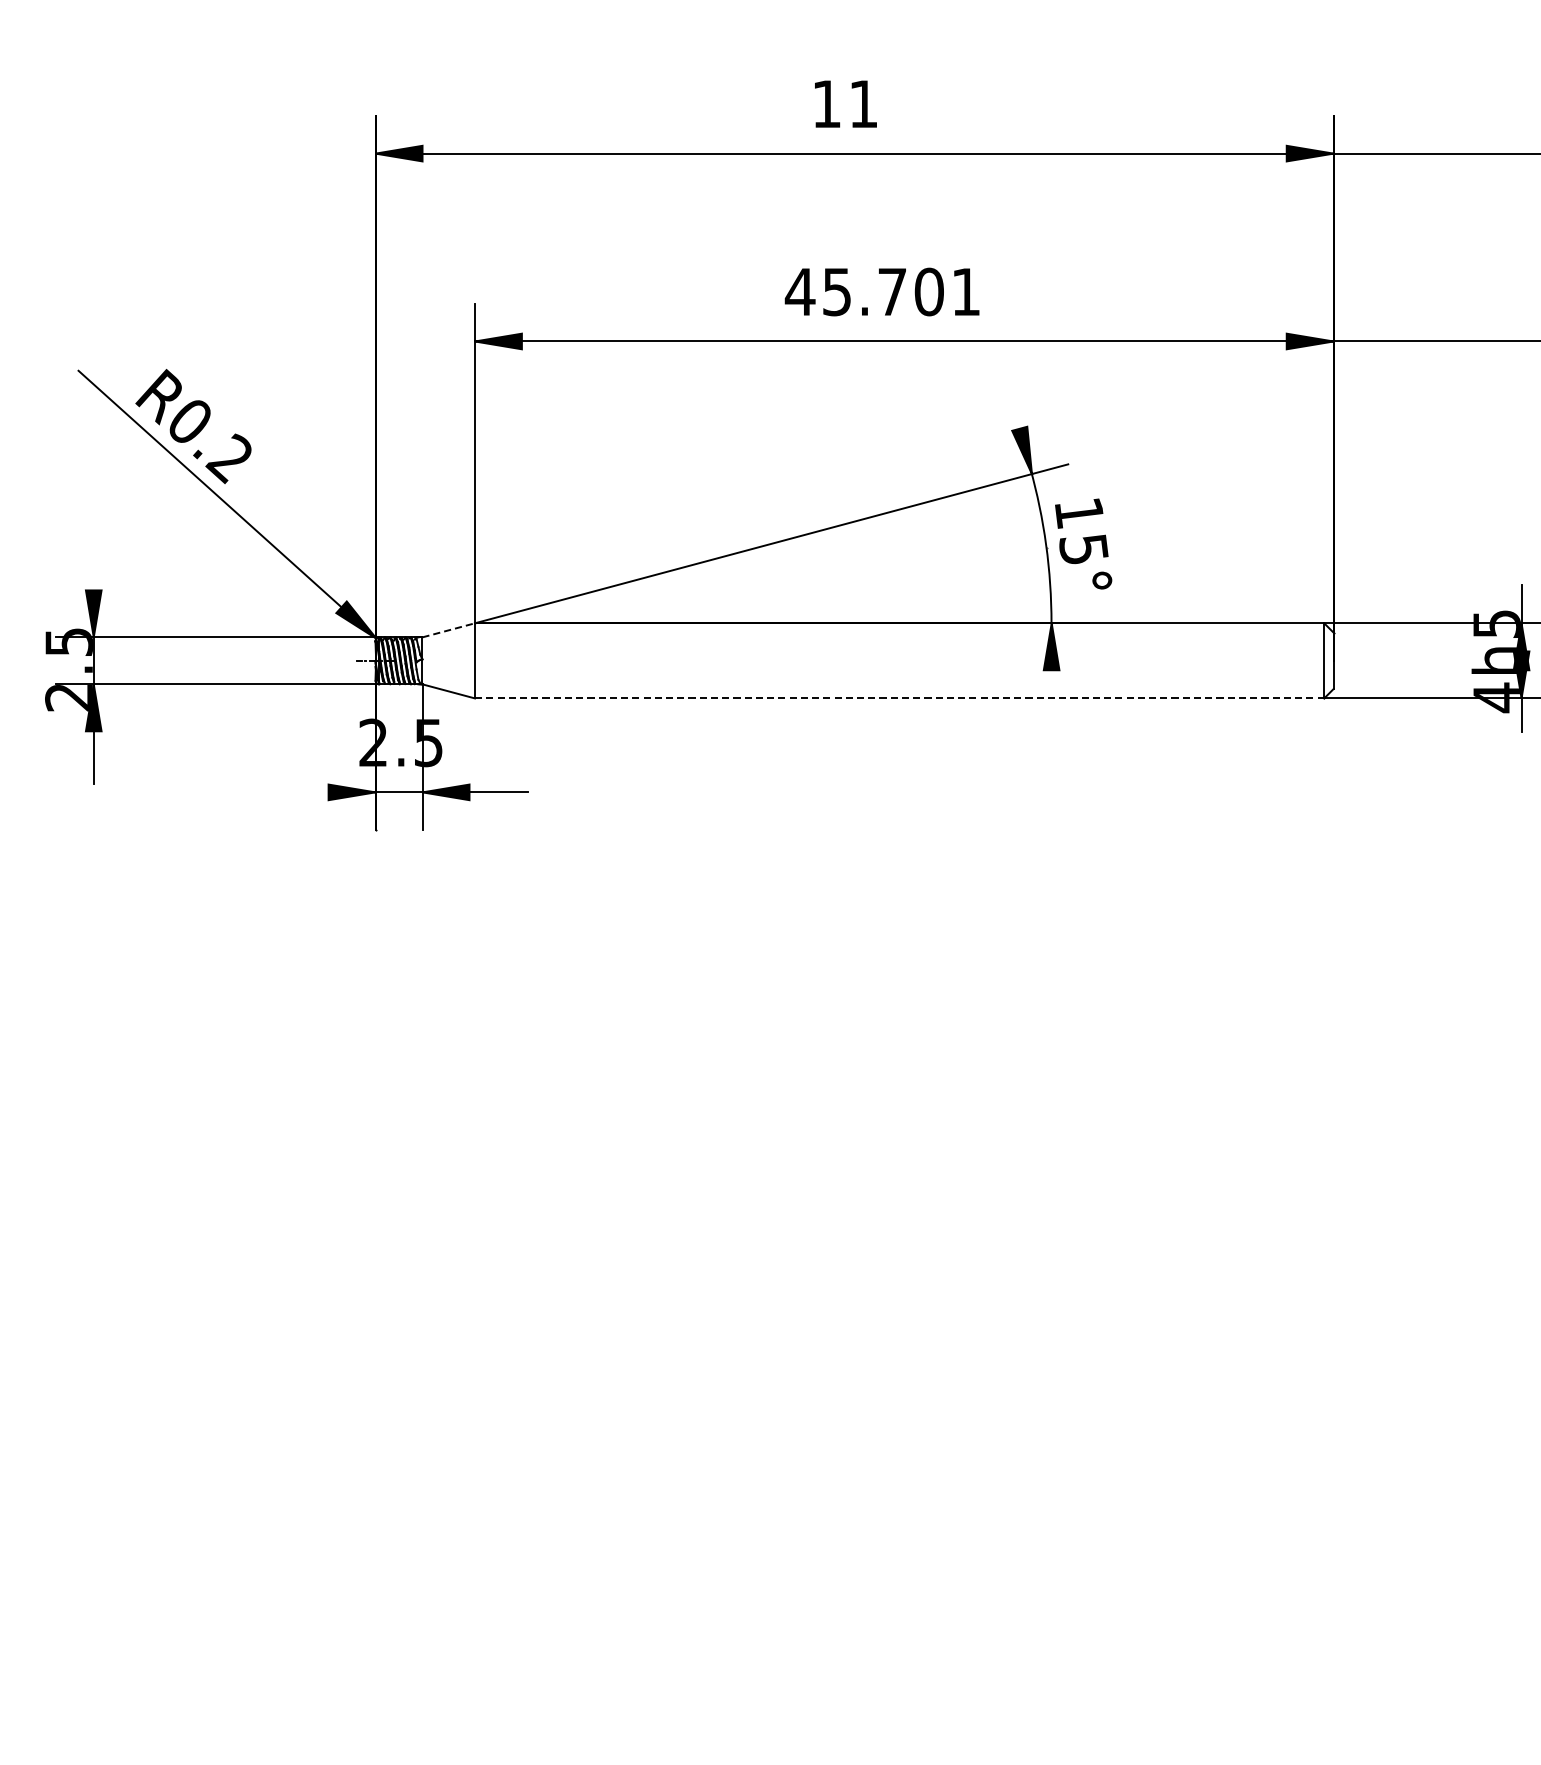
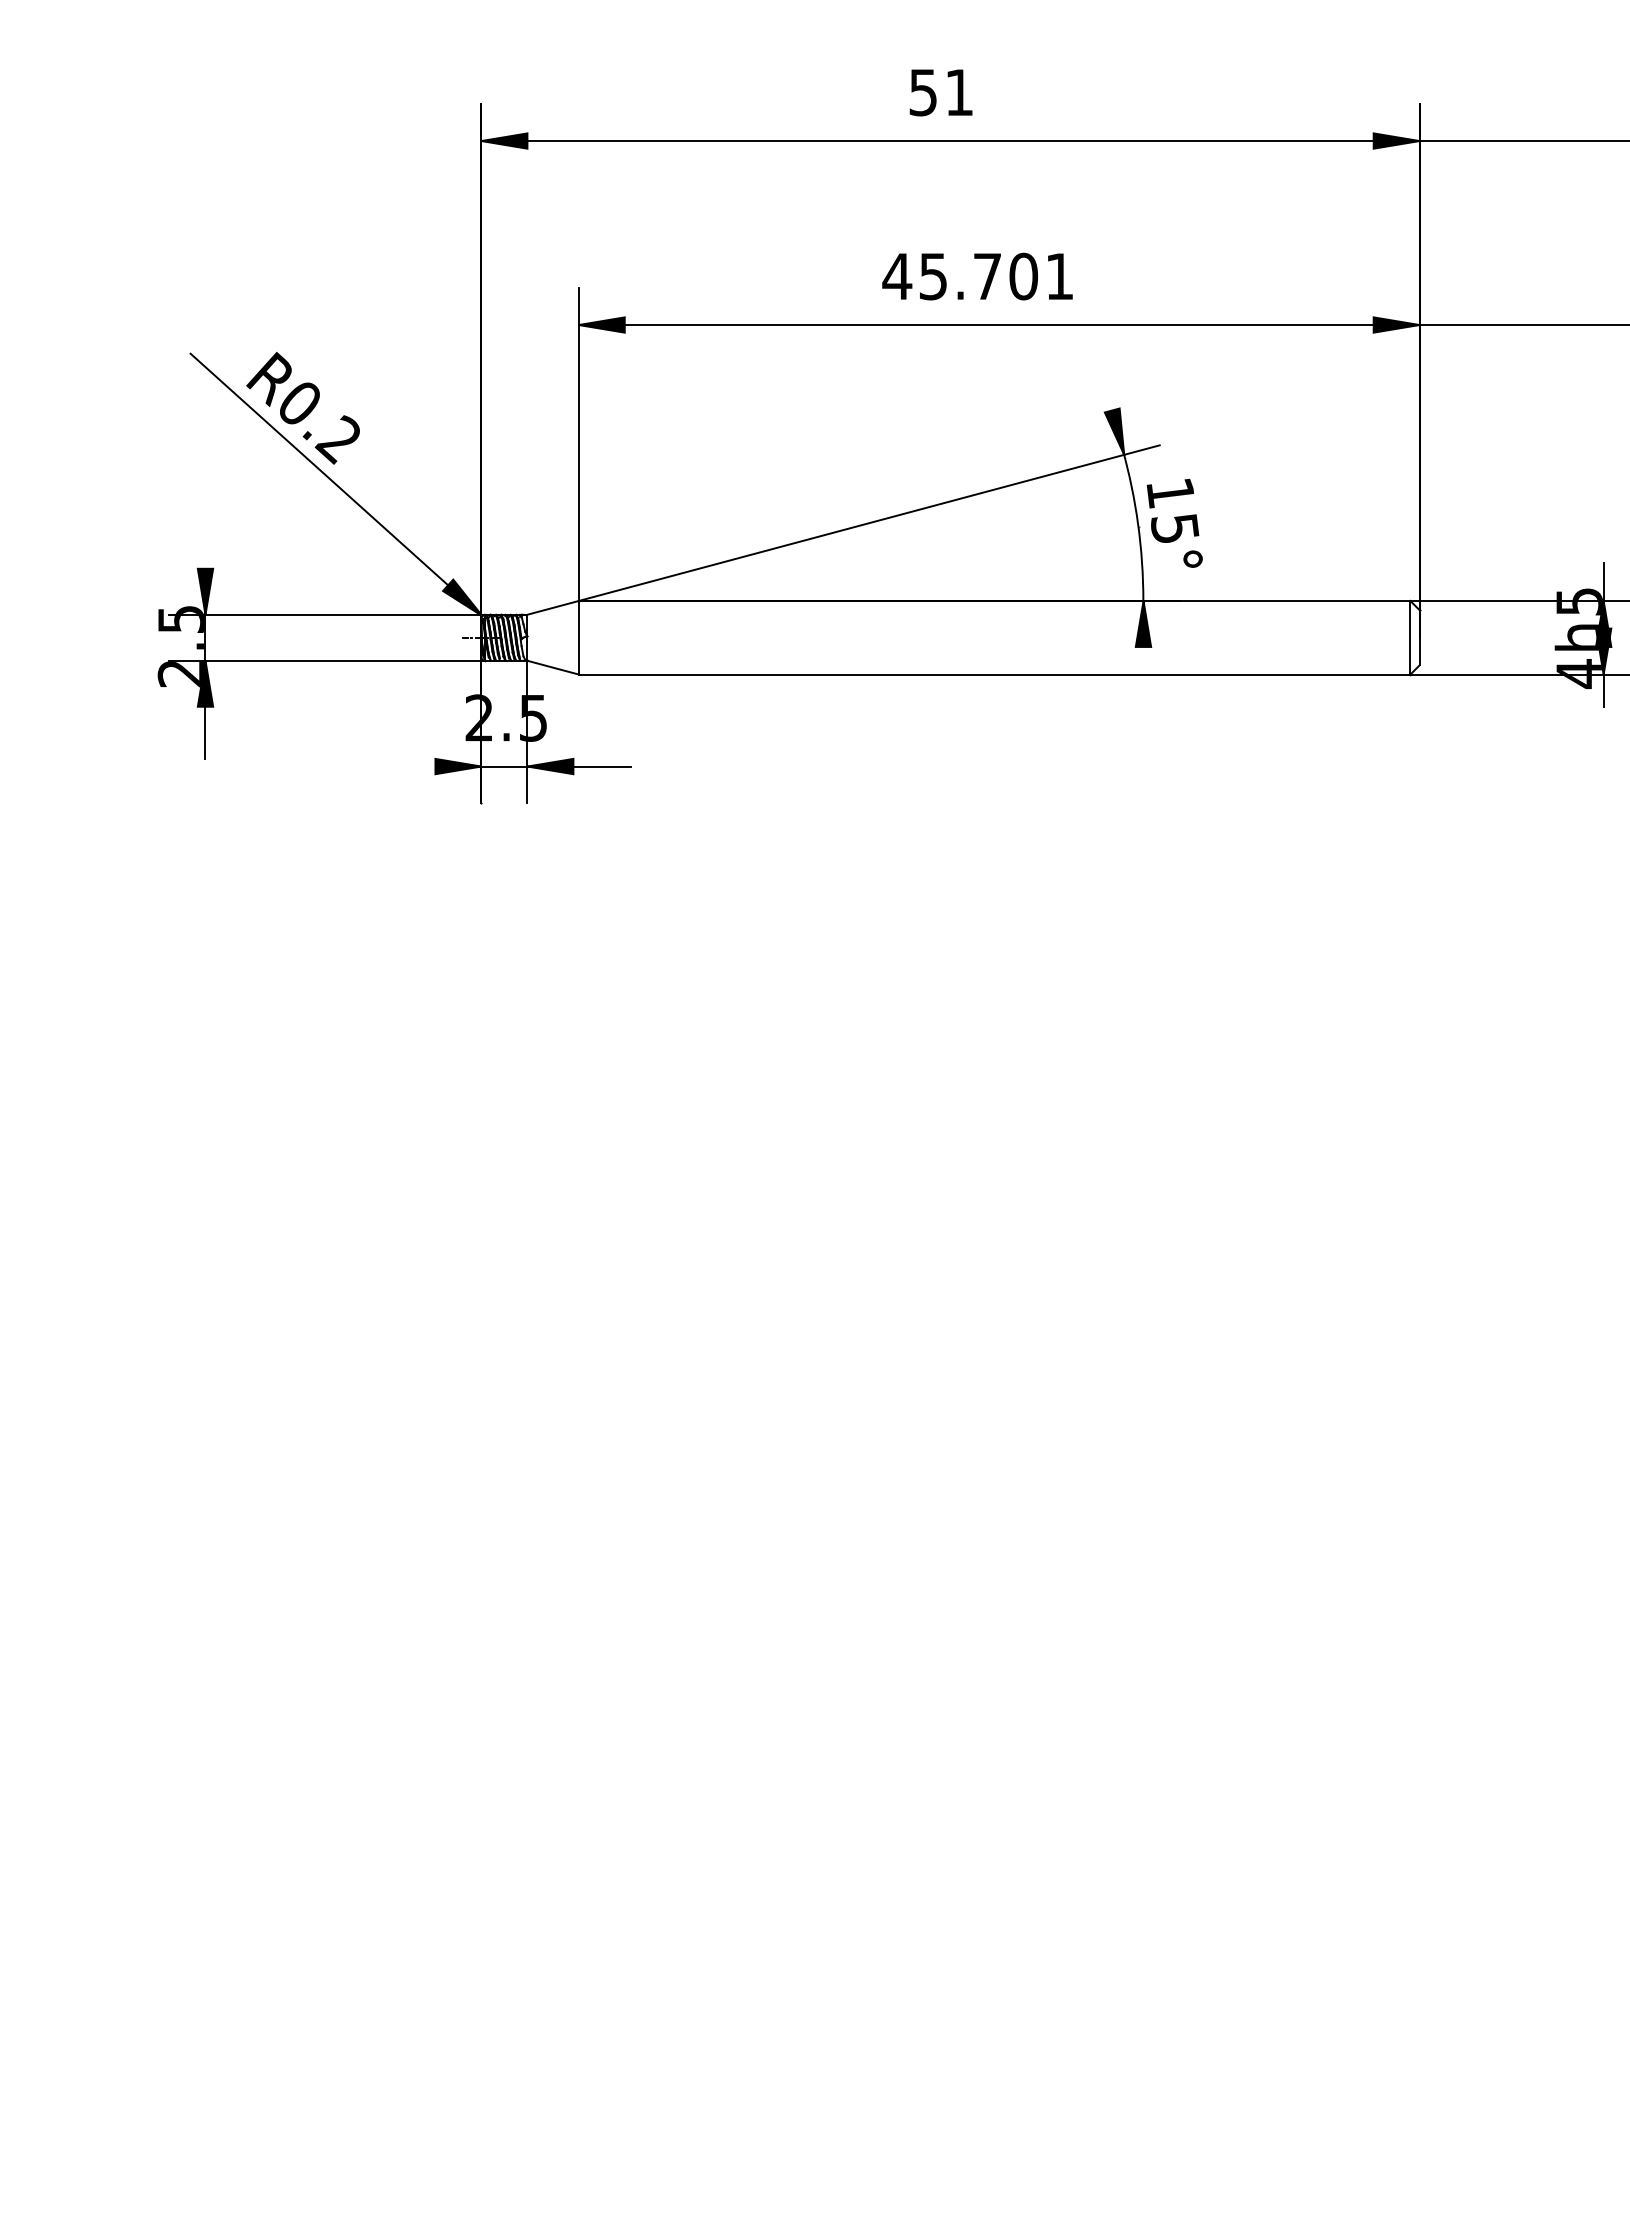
text: (825, 104) -> (922, 92), 11 -> 51
line: (449, 629) -> (553, 607), dashed -> solid
line: (899, 698) -> (994, 674), dashed -> solid

